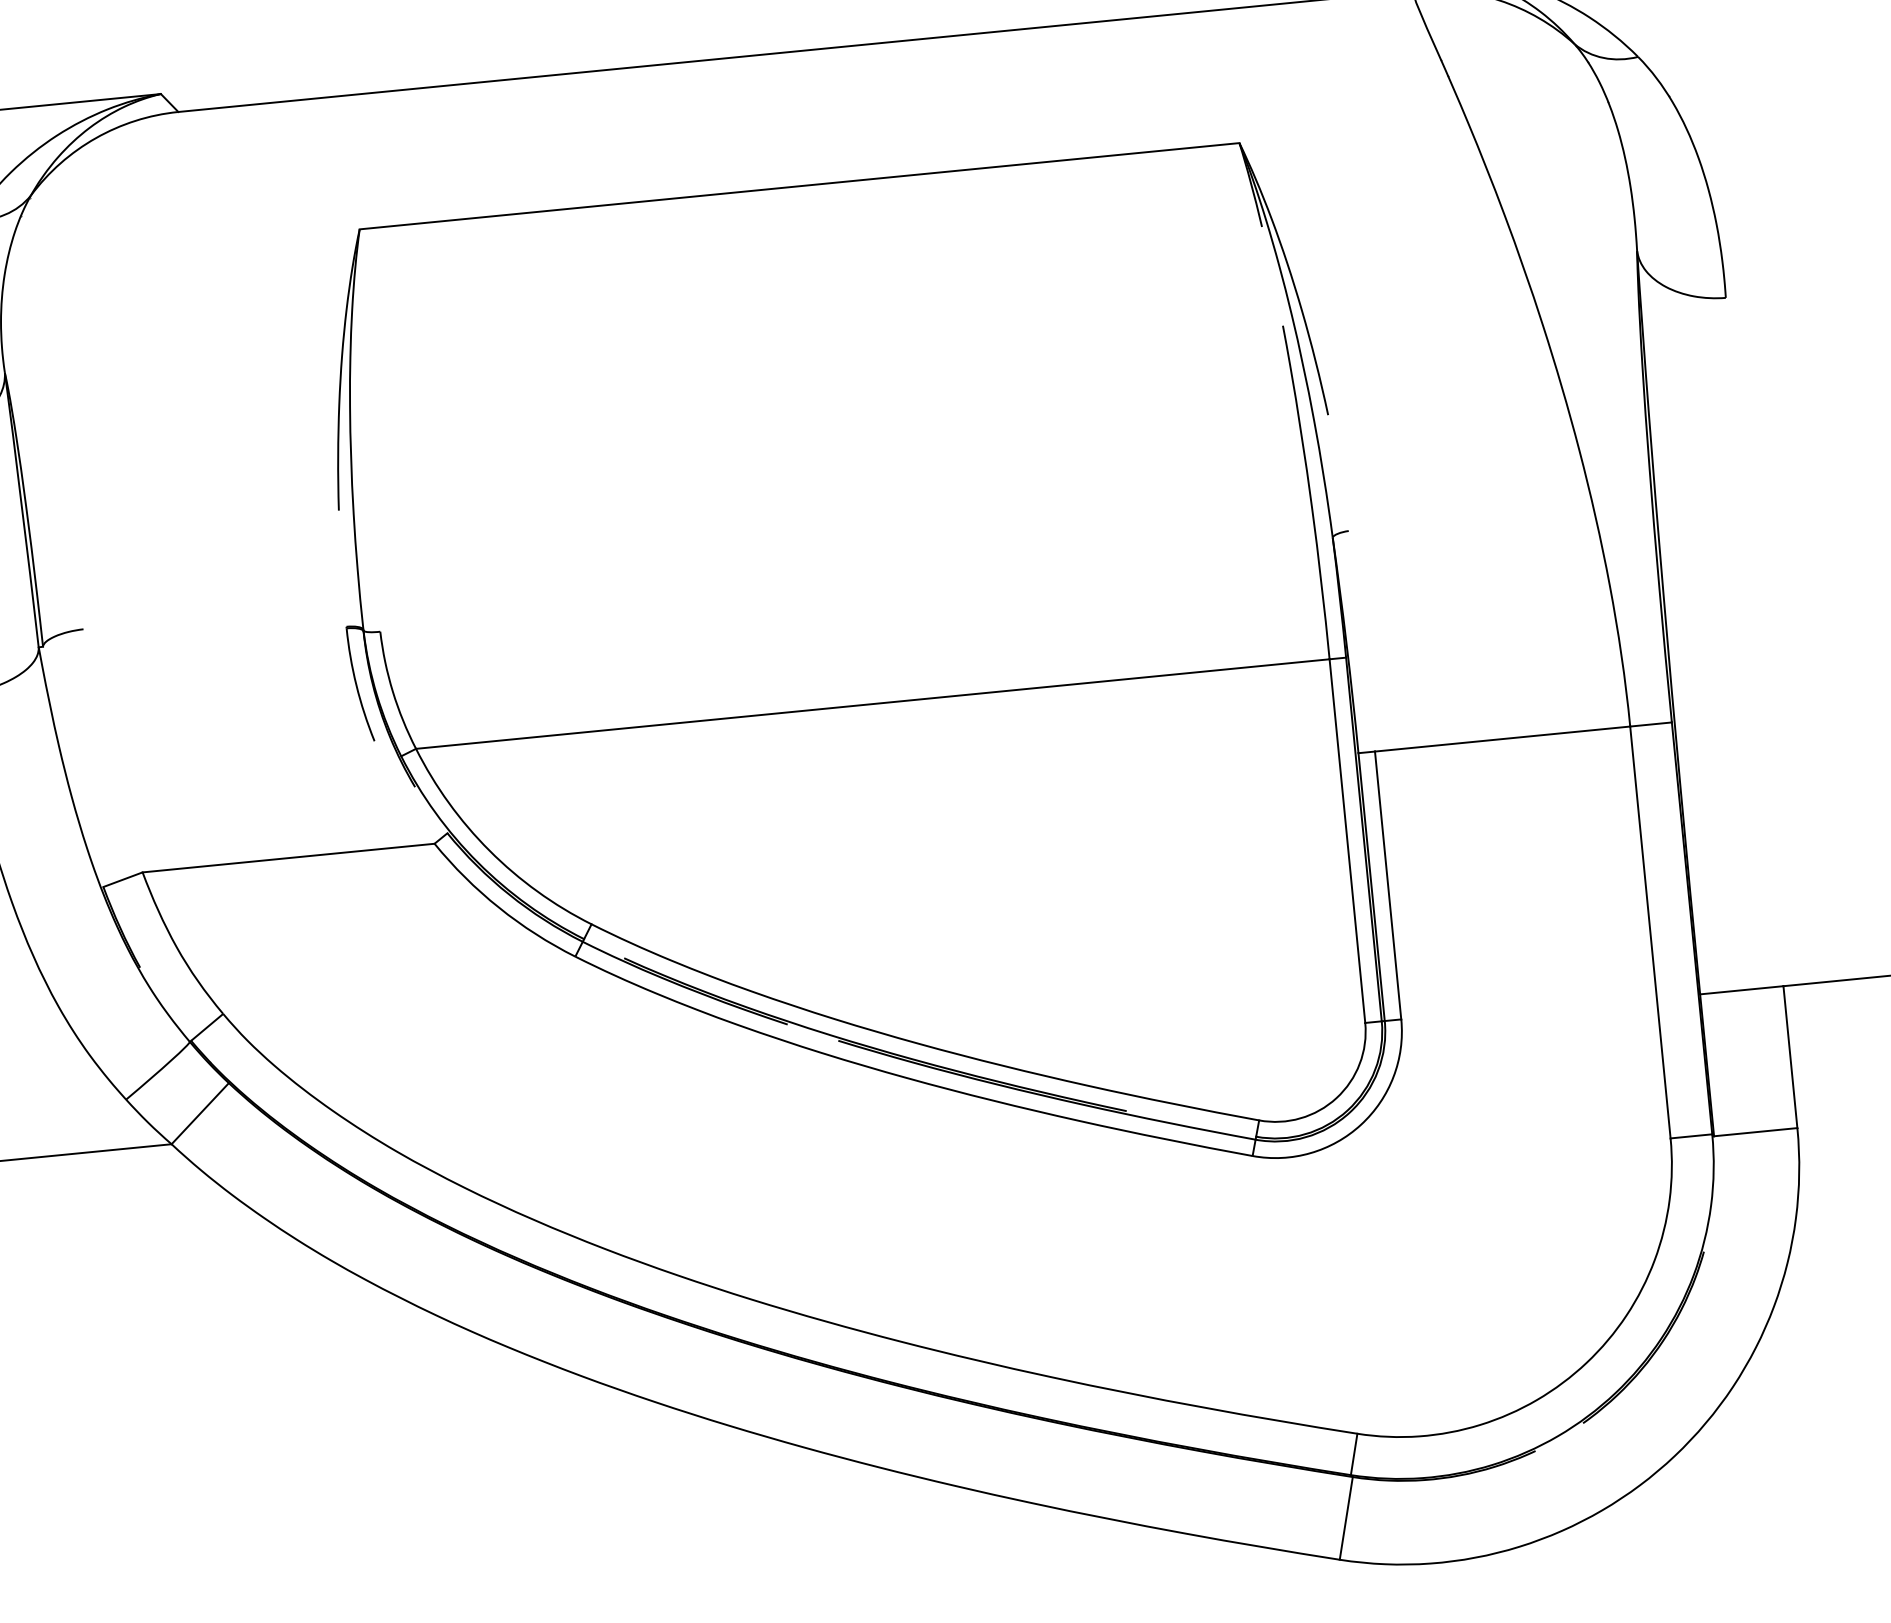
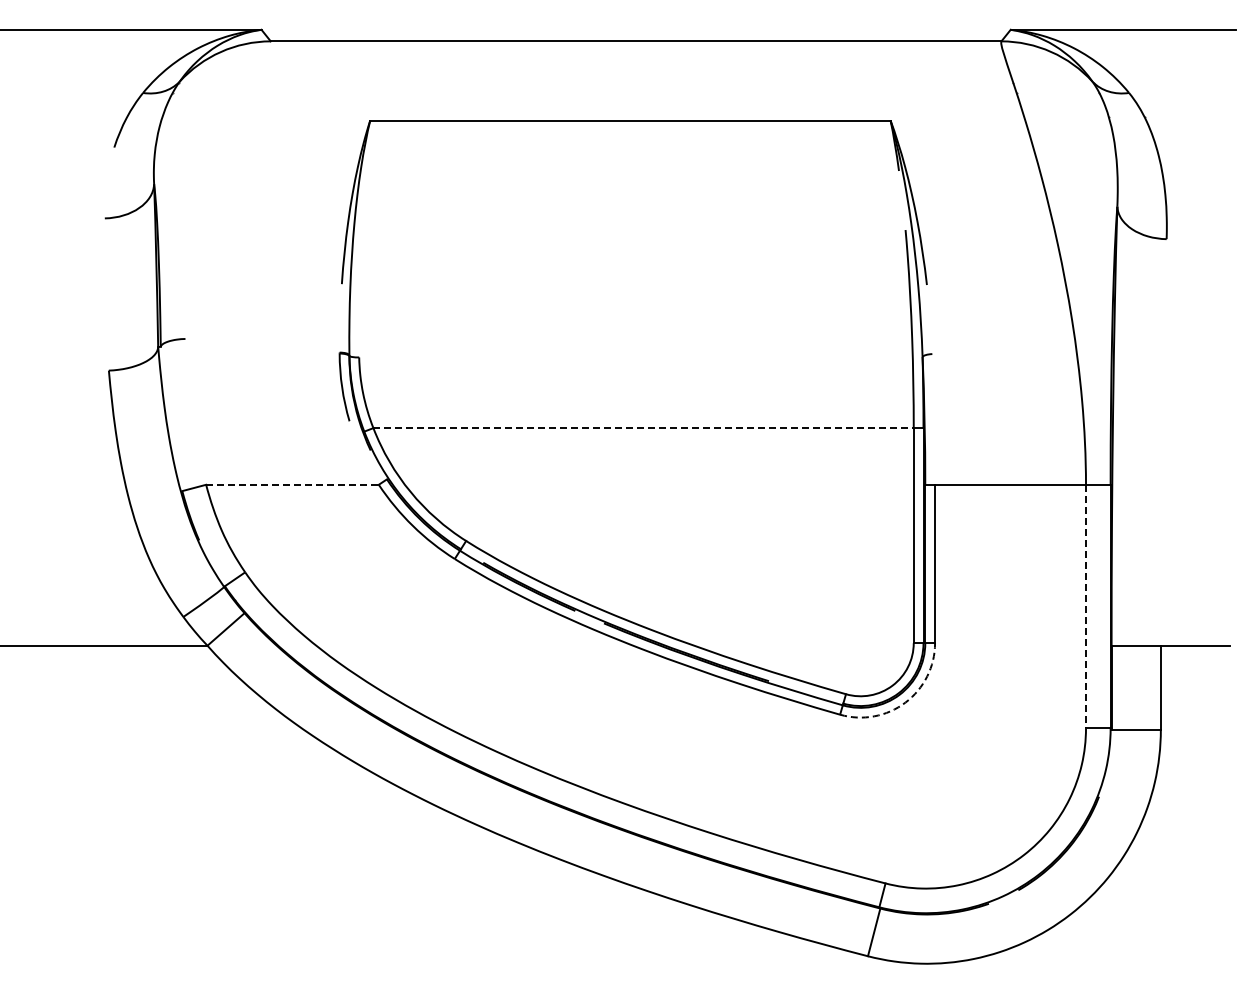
line: (874, 704) -> (644, 428), solid -> dashed
line: (288, 857) -> (292, 484), solid -> dashed
line: (1651, 932) -> (1086, 606), solid -> dashed
arc: (1361, 1124) -> (905, 702), solid -> dashed

